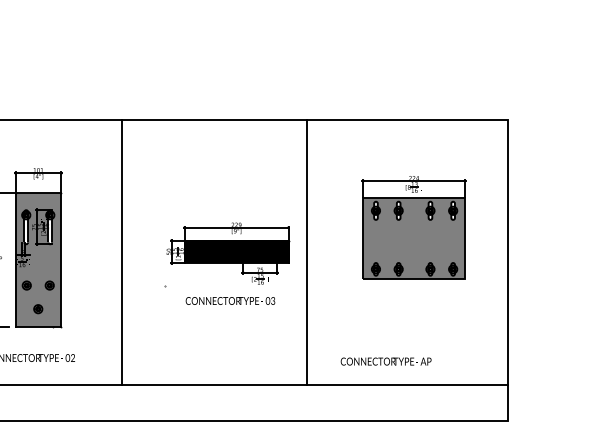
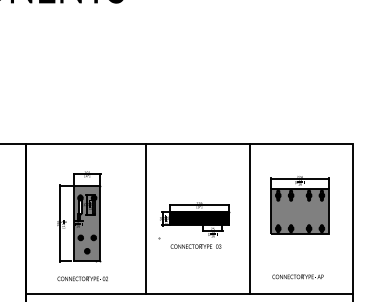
line: (121, 253) -> (145, 219), moved
line: (307, 253) -> (250, 219), moved
text: (385, 360) -> (297, 276), moved

